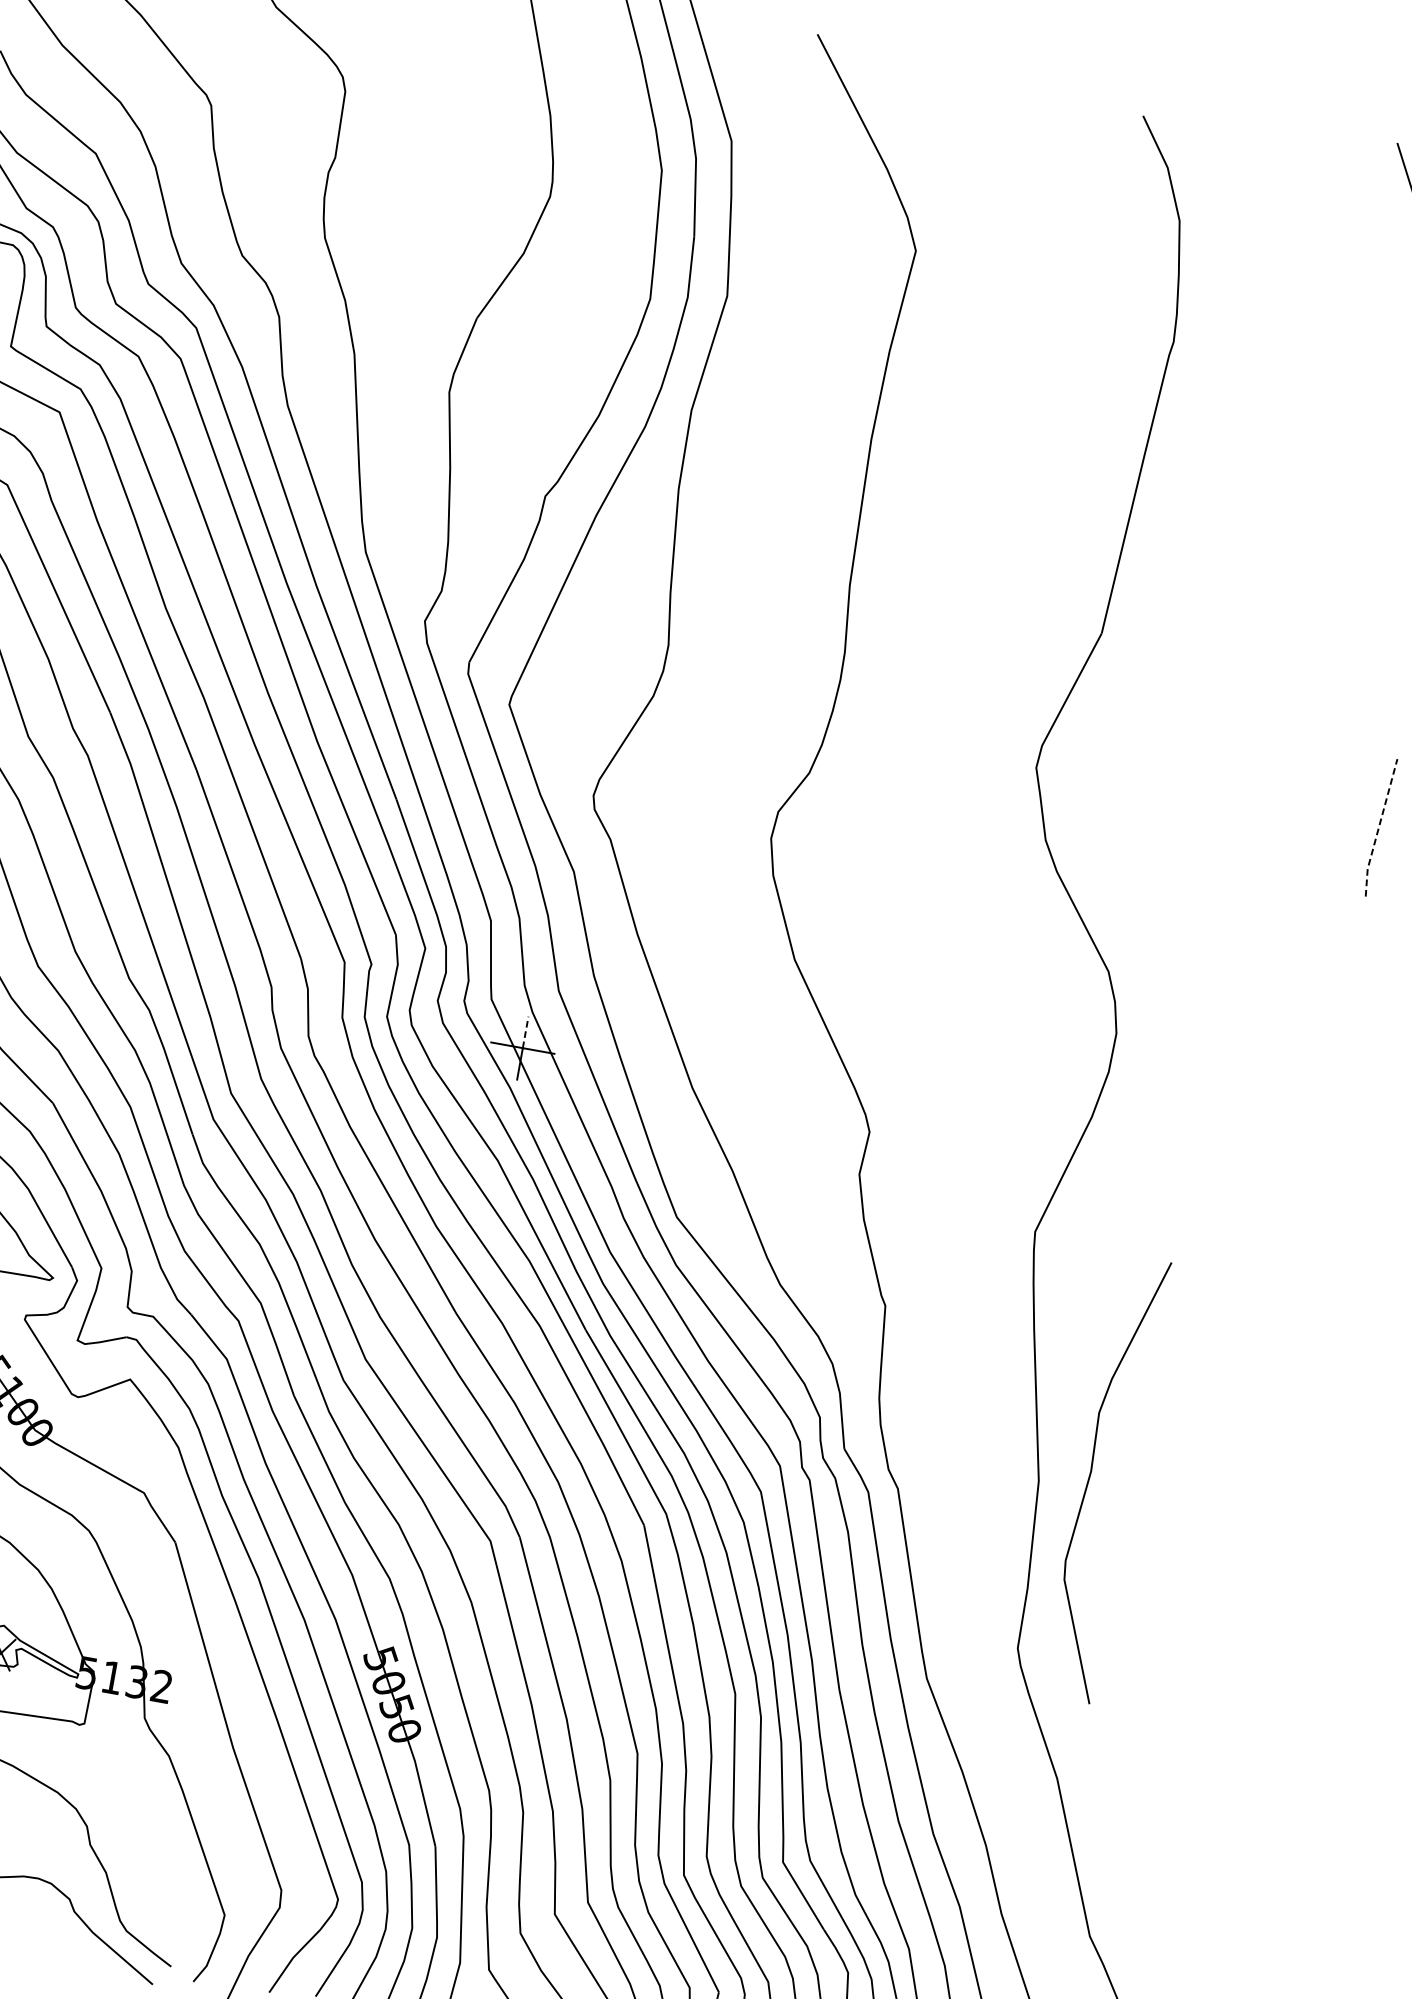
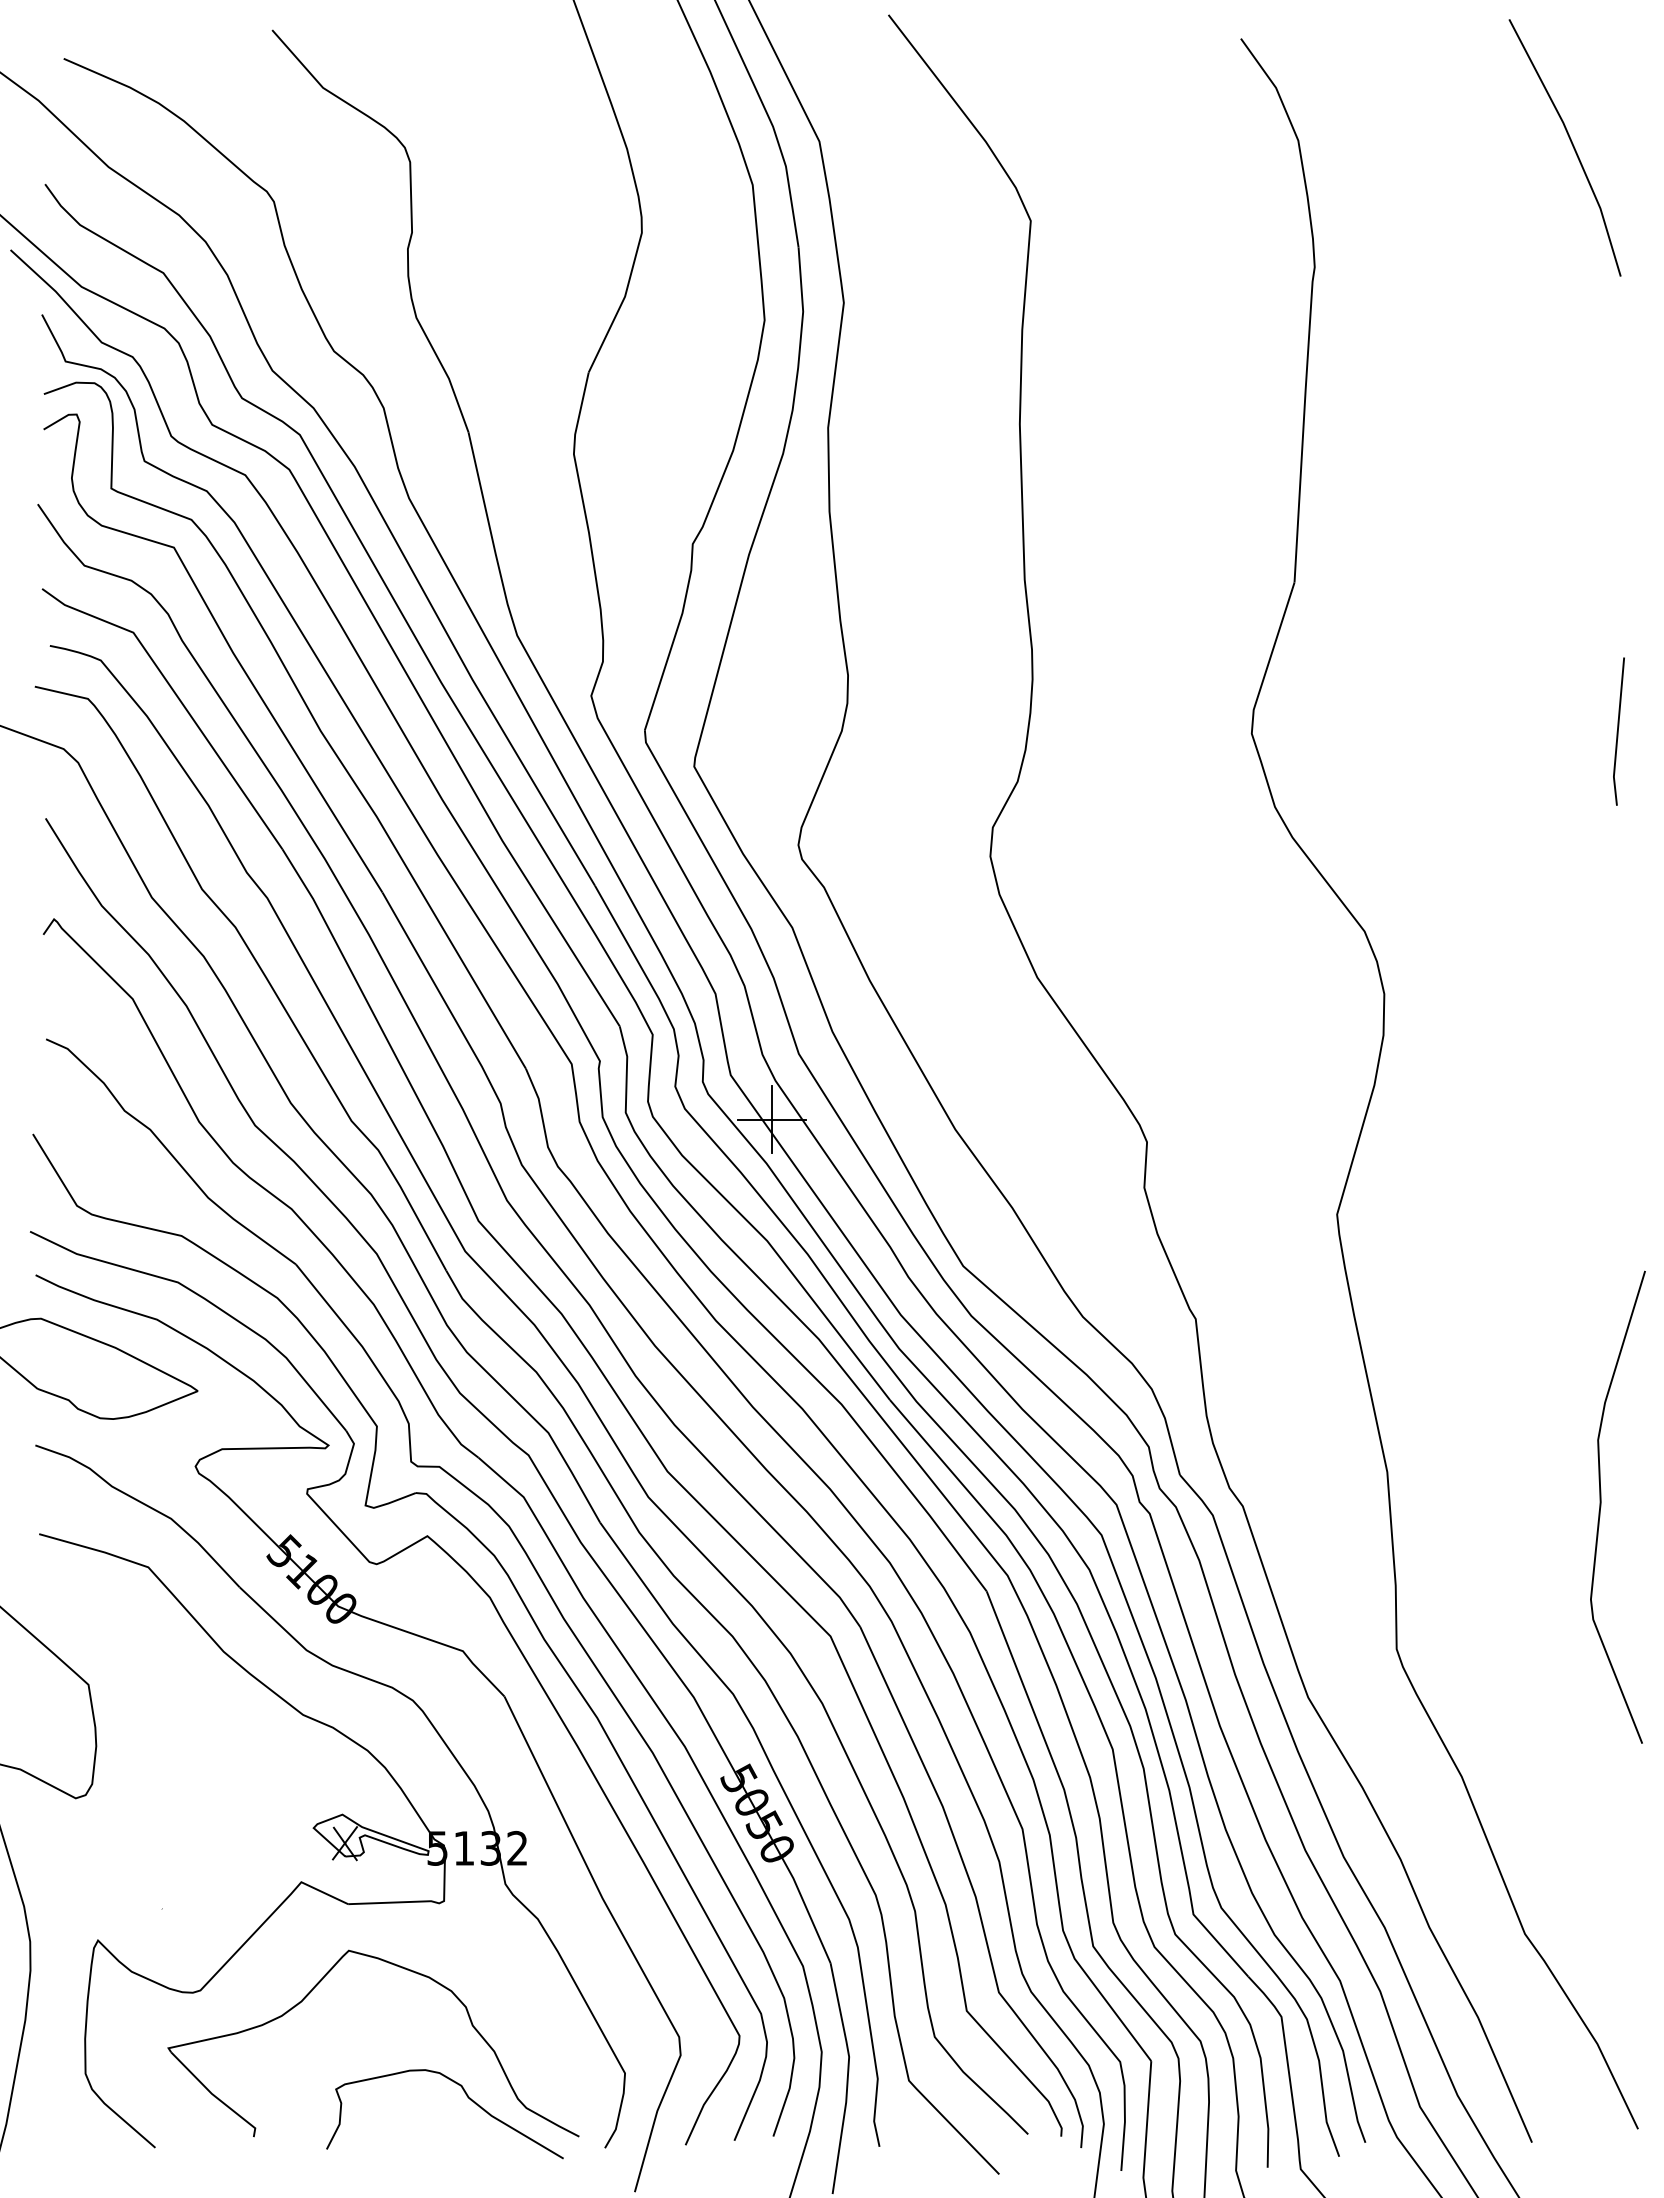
line: (1378, 828) -> (1617, 732), dashed -> solid
line: (525, 1032) -> (772, 1103), dashed -> solid
curve: (1091, 1475) -> (1601, 1506), moved

